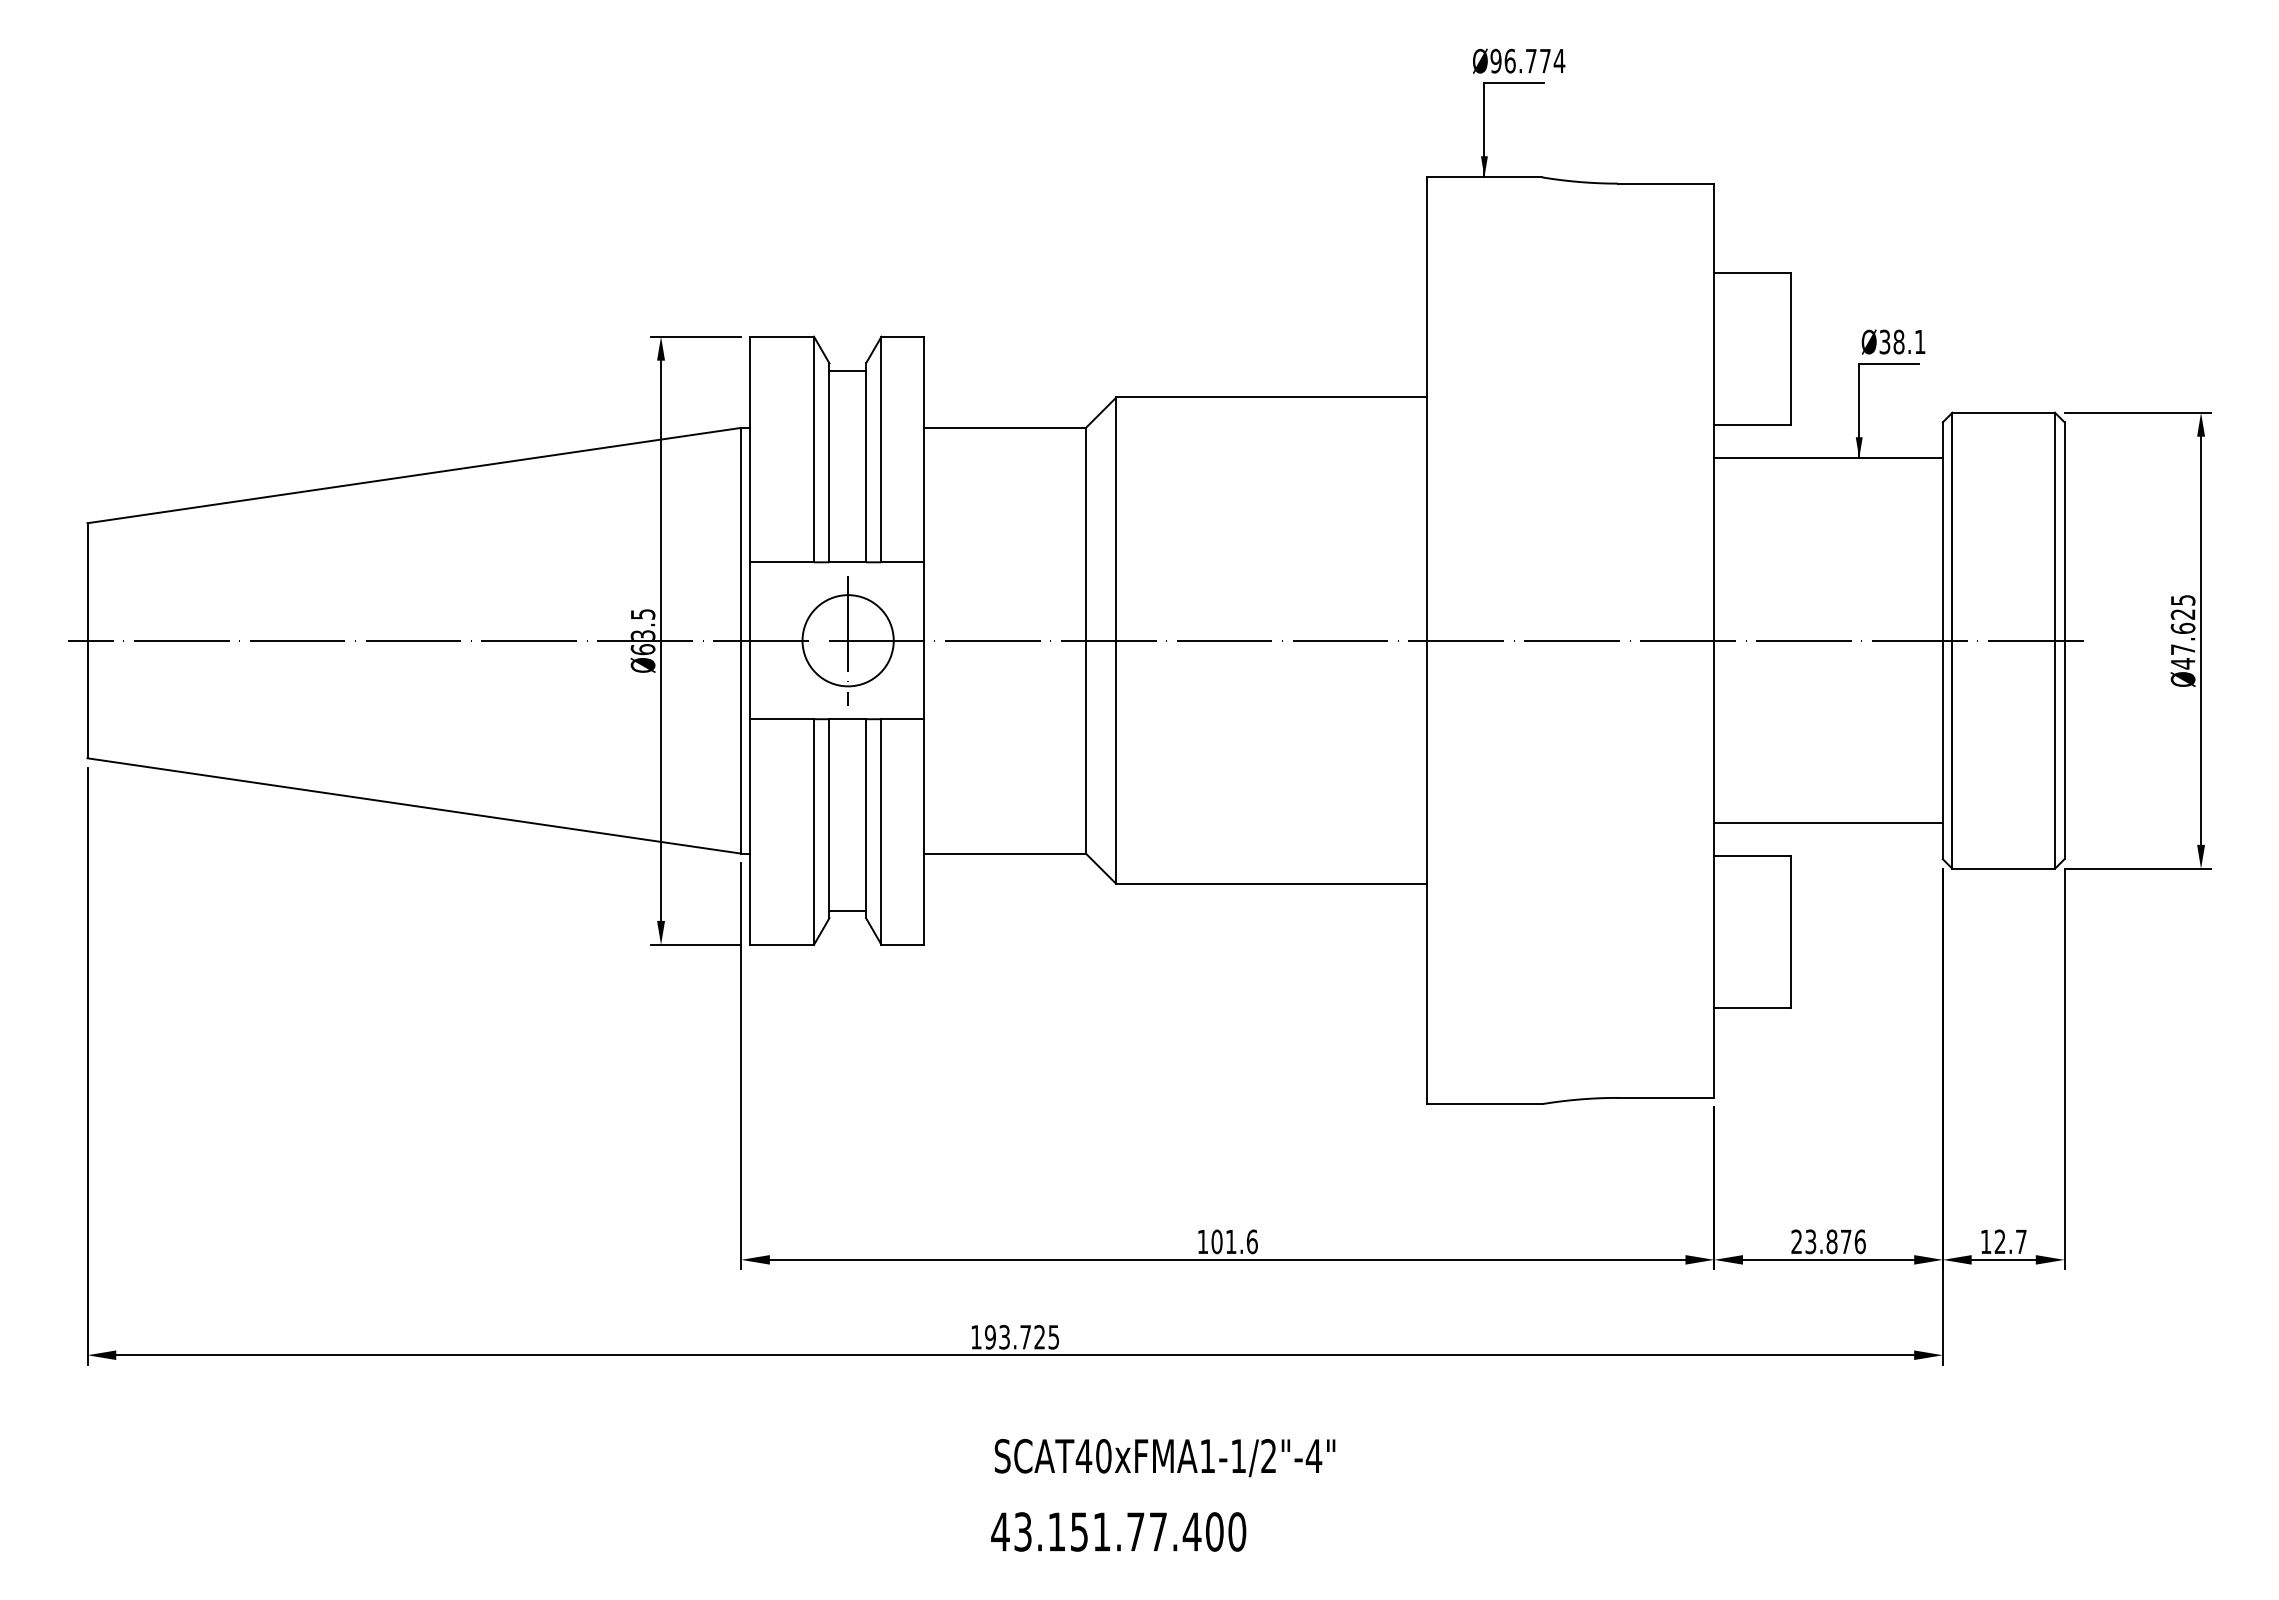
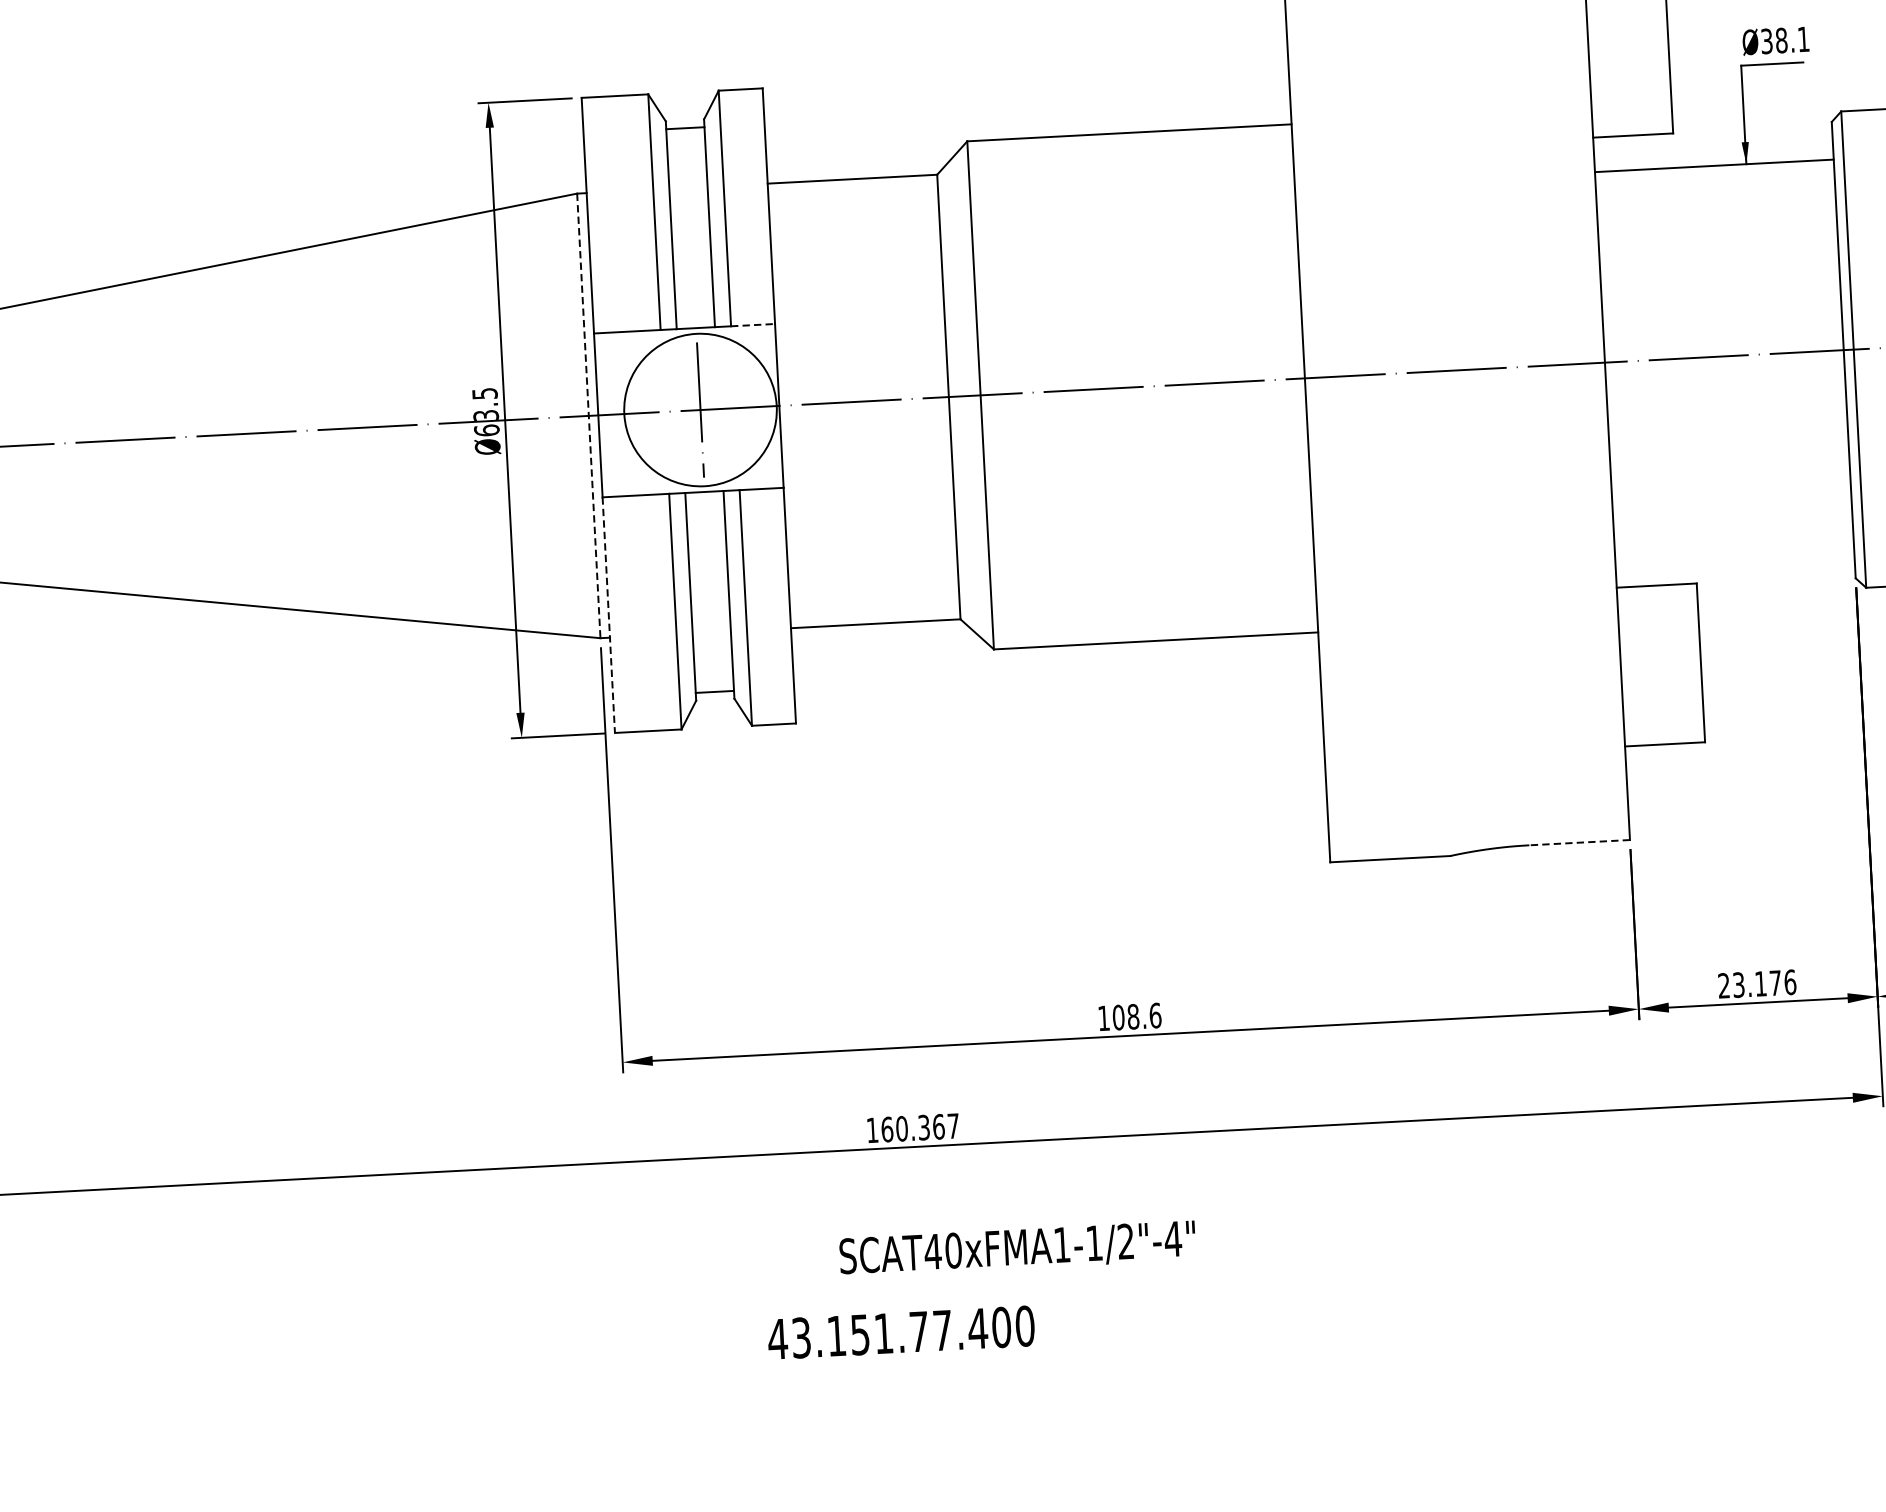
line: (903, 562) -> (754, 325), solid -> dashed
line: (741, 640) -> (589, 415), solid -> dashed
circle: (847, 640) -> (699, 409), size x1.6
line: (1828, 823) -> (1734, 547), removed
line: (750, 832) -> (609, 615), solid -> dashed
line: (1665, 1097) -> (1579, 842), solid -> dashed
text: (1230, 1241) -> (1132, 1016), 101.6 -> 108.6
text: (1831, 1241) -> (1760, 983), 23.876 -> 23.176
text: (1022, 1337) -> (920, 1128), 193.725 -> 160.367
text: (1164, 1458) -> (1017, 1249), moved
text: (1118, 1531) -> (901, 1332), moved

